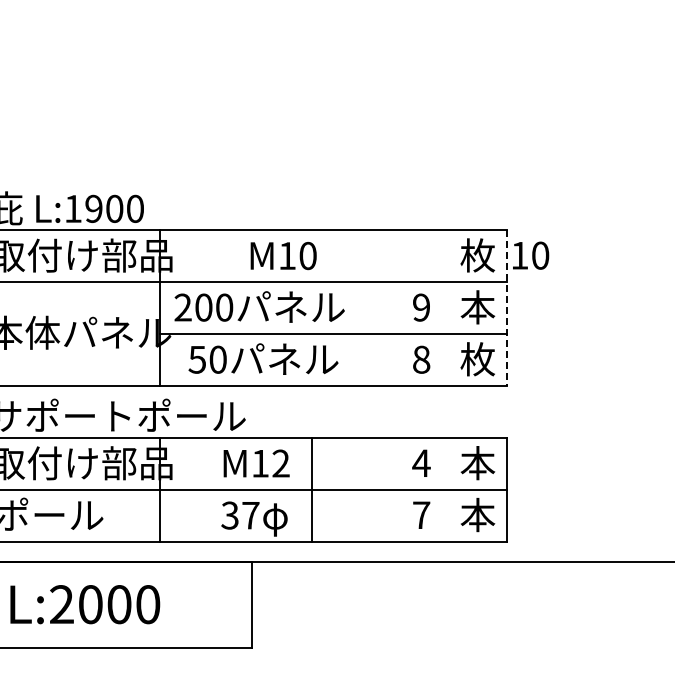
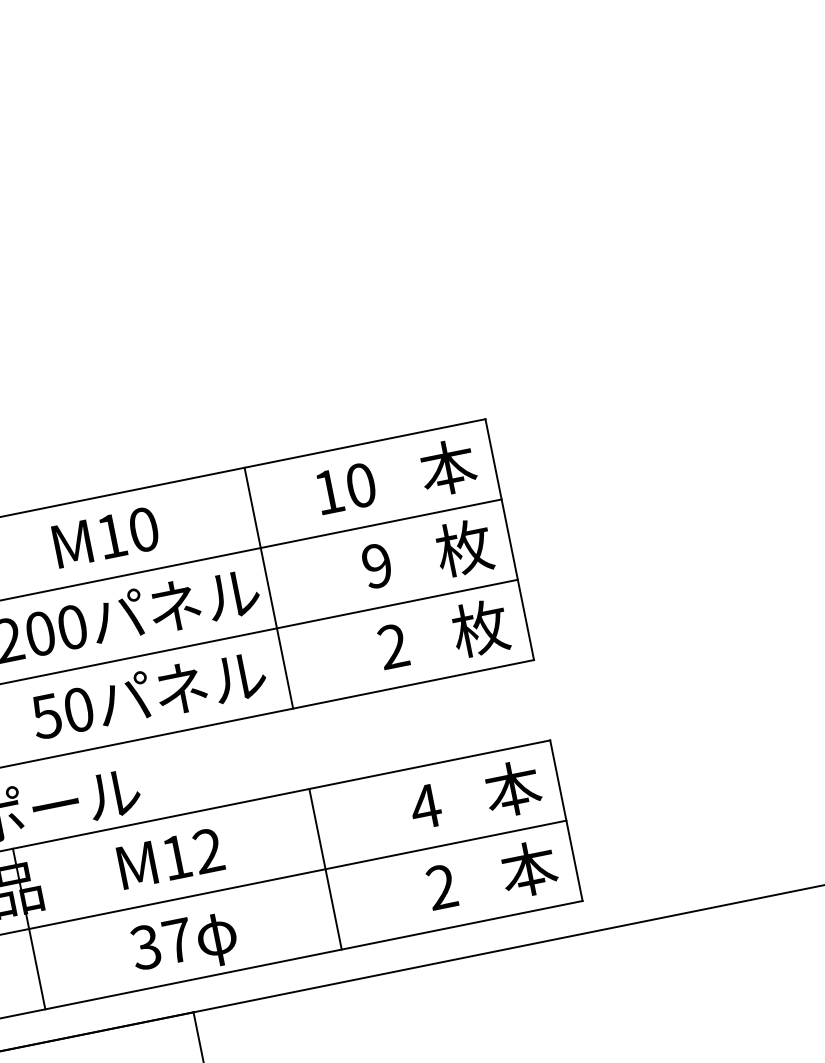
text: (477, 255) -> (447, 467), 枚 -> 本
text: (531, 255) -> (346, 488), moved
text: (283, 256) -> (105, 538), moved
line: (351, 307) -> (268, 587), added
text: (477, 307) -> (463, 548), 本 -> 枚
line: (507, 307) -> (510, 538), dashed -> solid
text: (421, 359) -> (393, 646), 8 -> 2
line: (312, 489) -> (325, 869), moved
text: (421, 514) -> (441, 885), 7 -> 2

